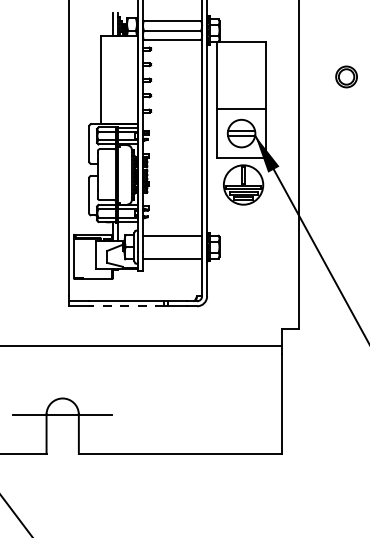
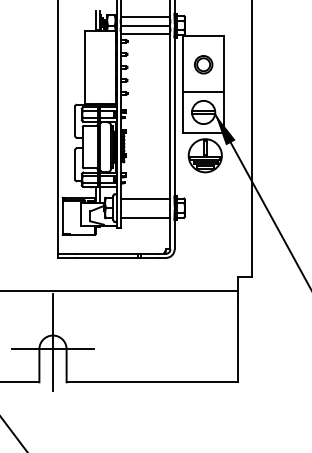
part: (346, 76) -> (203, 64), moved
line: (126, 306) -> (106, 258), dashed -> solid
line: (62, 406) -> (52, 342), added

